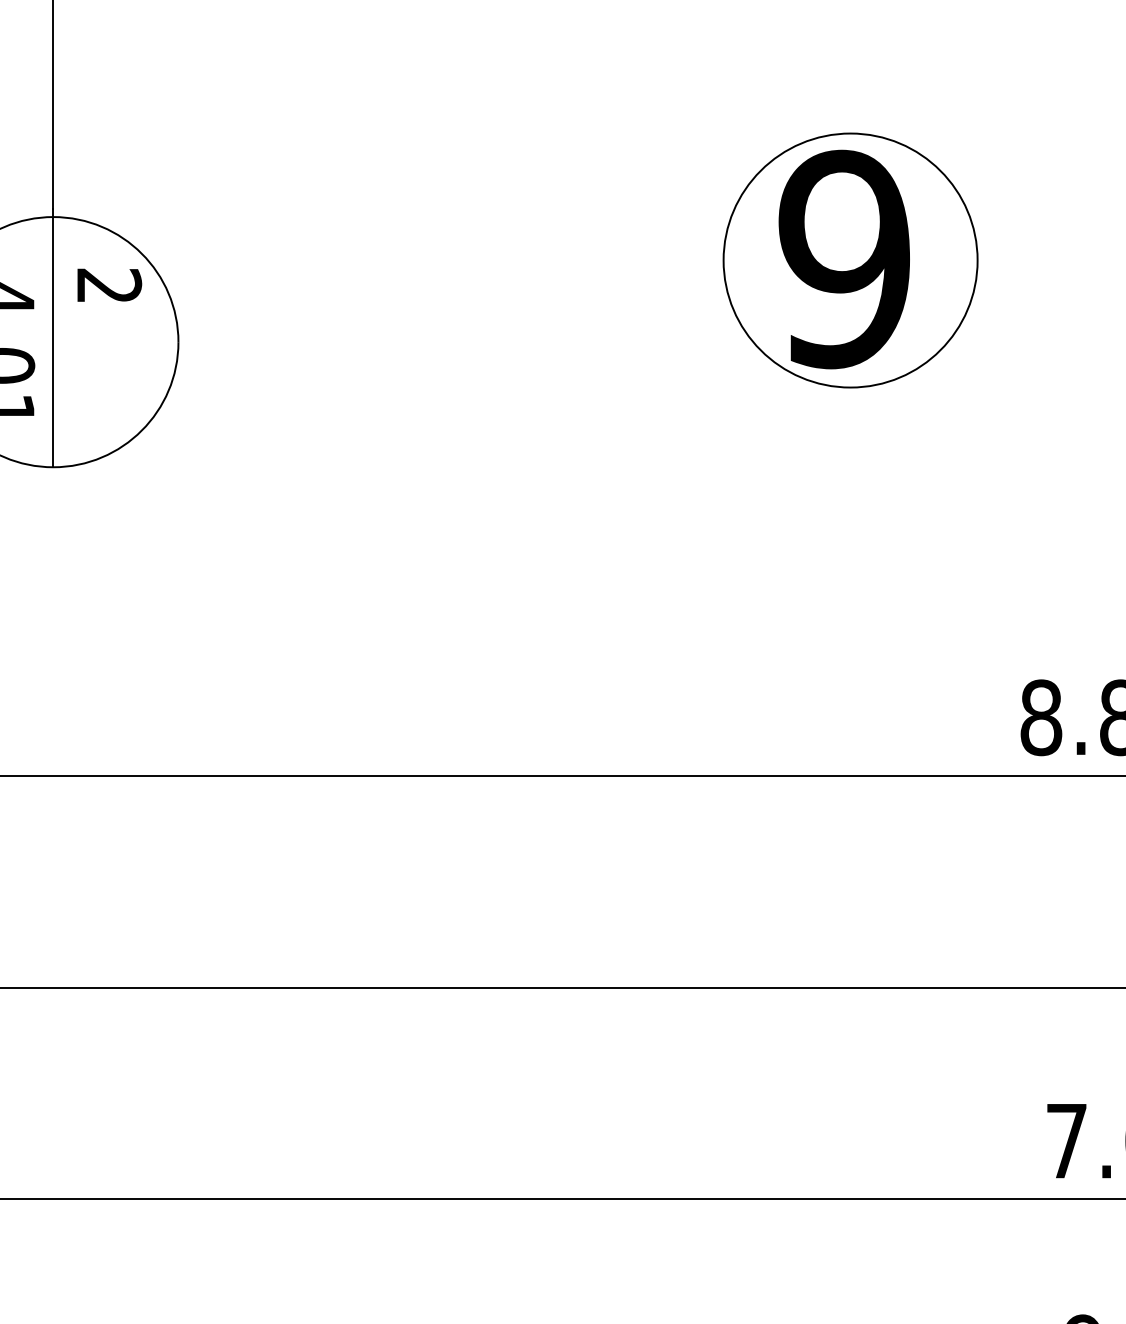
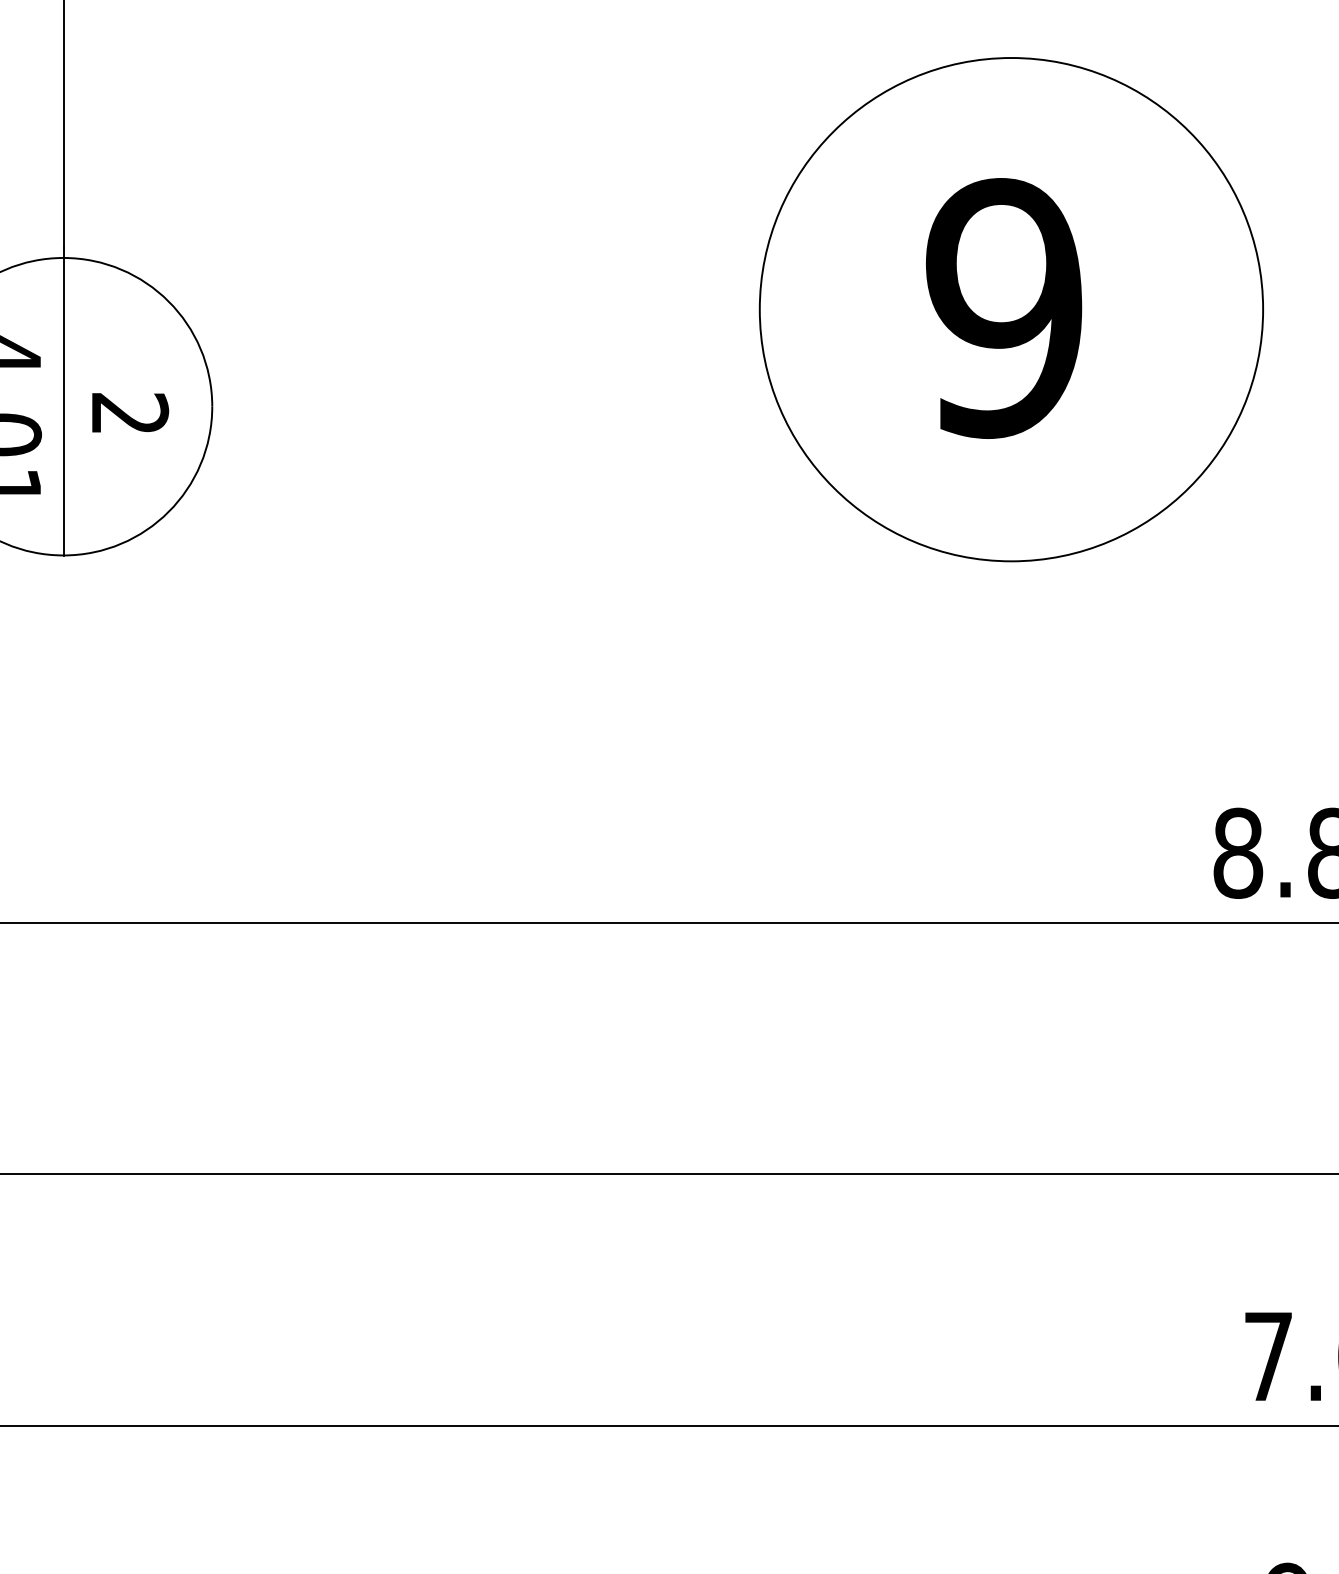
circle: (850, 260) -> (1011, 309), size x1.67
text: (109, 284) -> (130, 411), moved

